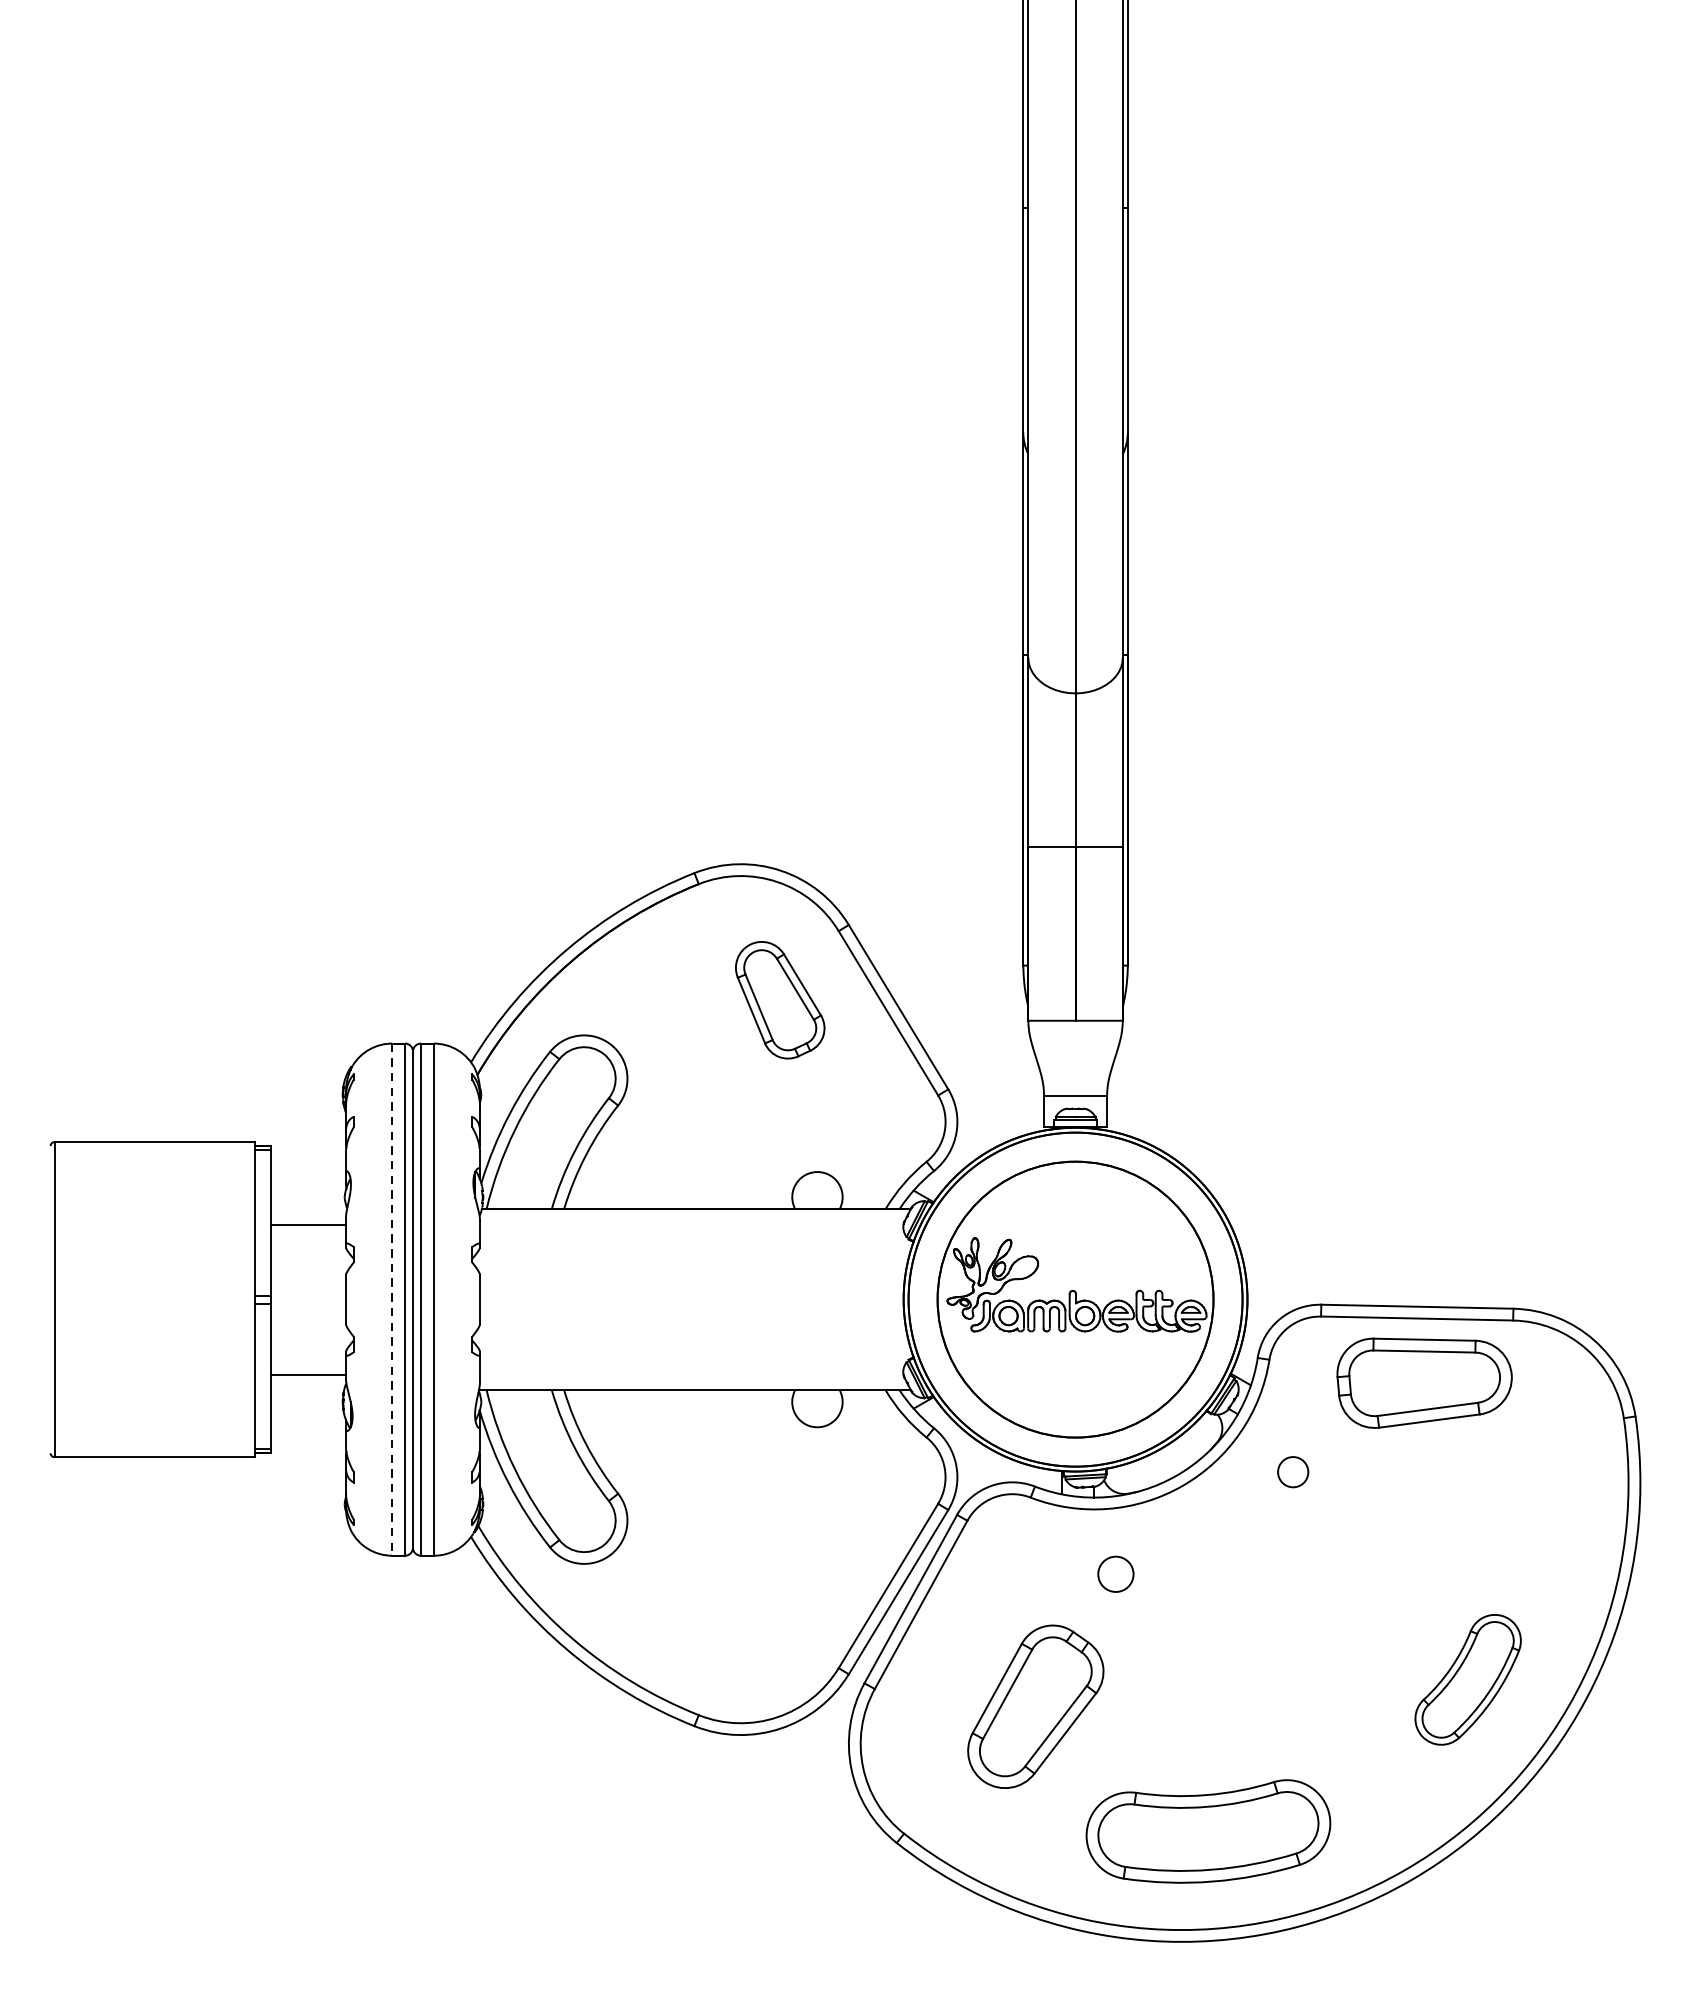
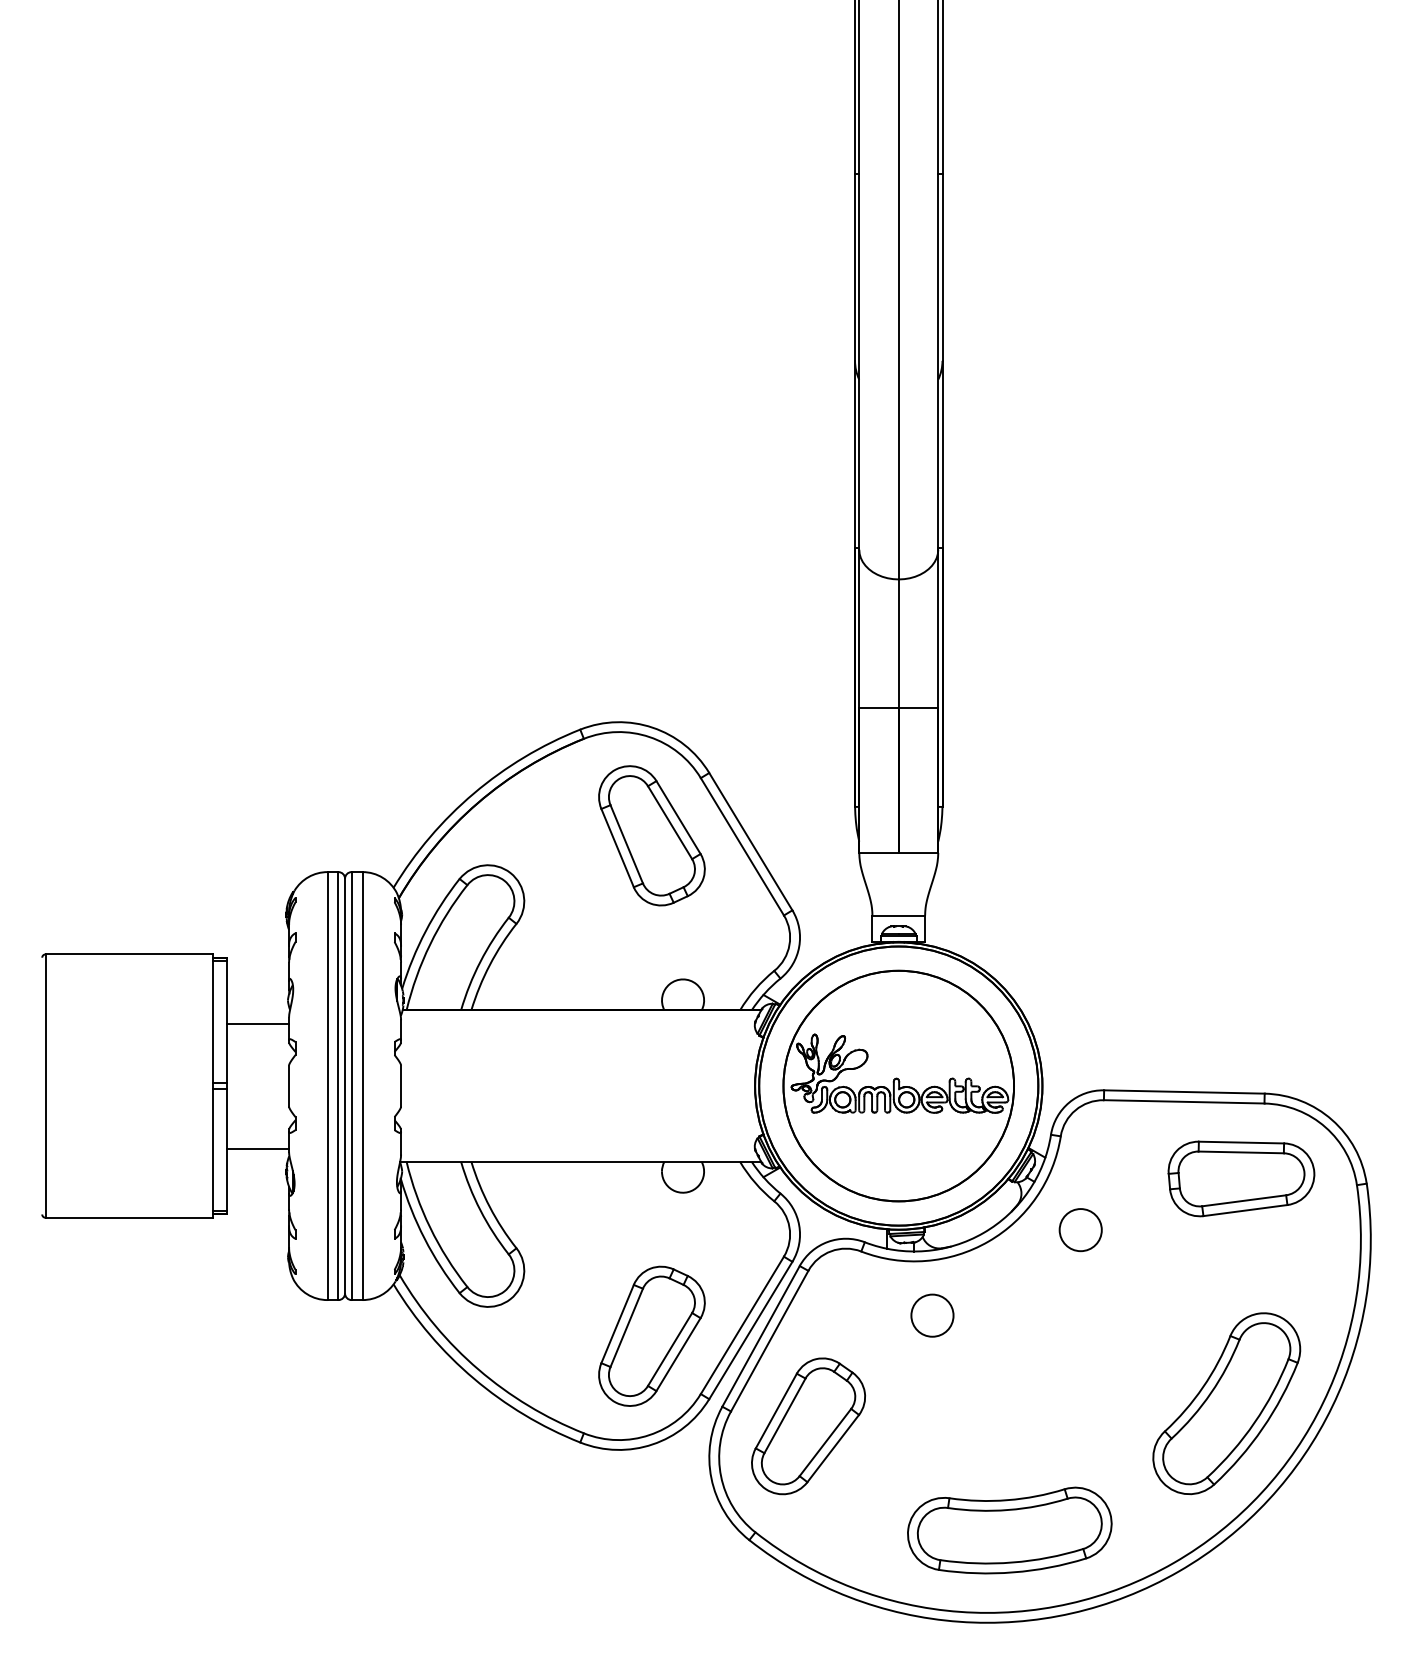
part: (779, 999) -> (651, 835), size x1.43
line: (391, 1300) -> (327, 1086), dashed -> solid
part: (1424, 1382) -> (1241, 1178), moved
circle: (1293, 1472) -> (1080, 1230), size x1.67
circle: (1115, 1574) -> (932, 1315), size x1.43
part: (779, 1598) -> (651, 1335), added
part: (1467, 1679) -> (1226, 1403), size x1.67
part: (1035, 1706) -> (808, 1426), moved

